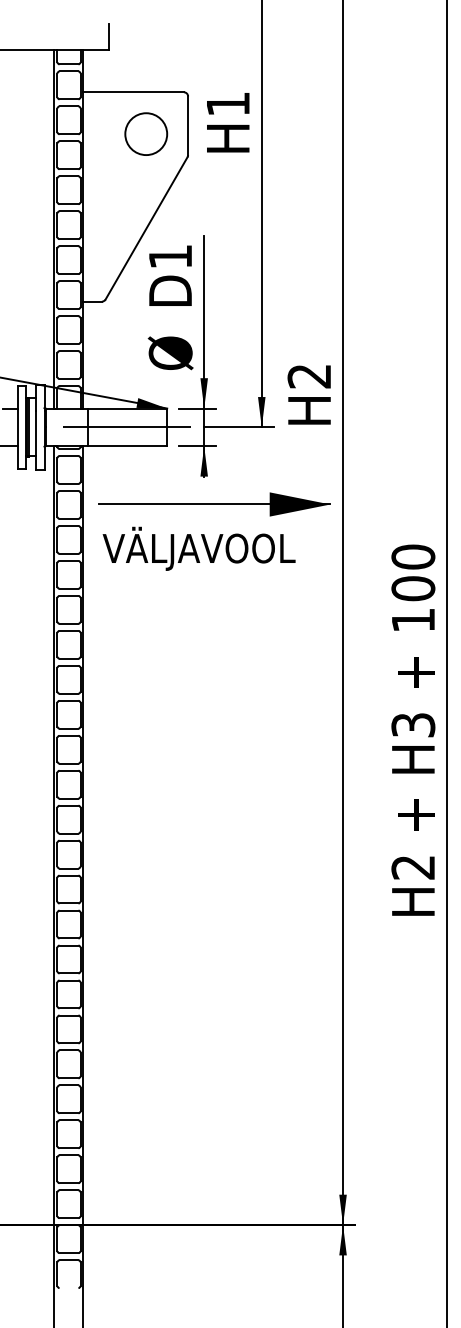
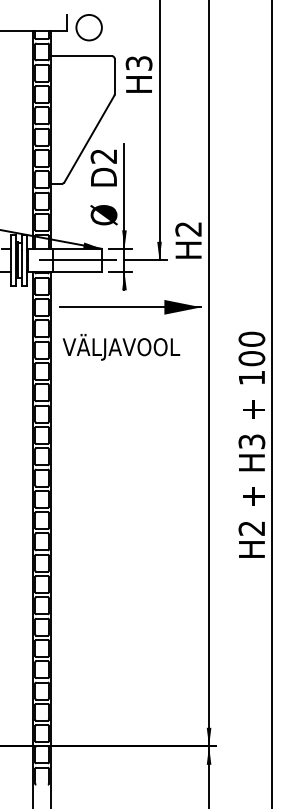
text: (227, 104) -> (138, 63), H1 -> H3
circle: (145, 133) -> (88, 27), moved
text: (169, 256) -> (103, 156), D1 -> D2
text: (199, 549) -> (121, 347), moved

